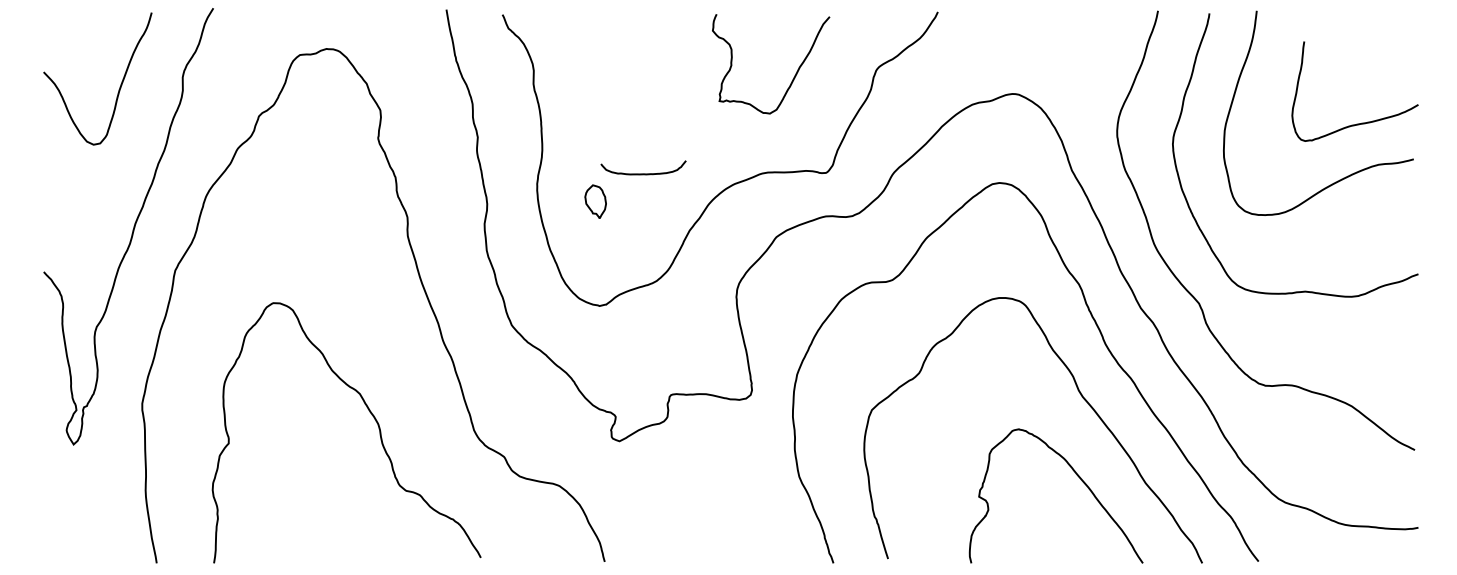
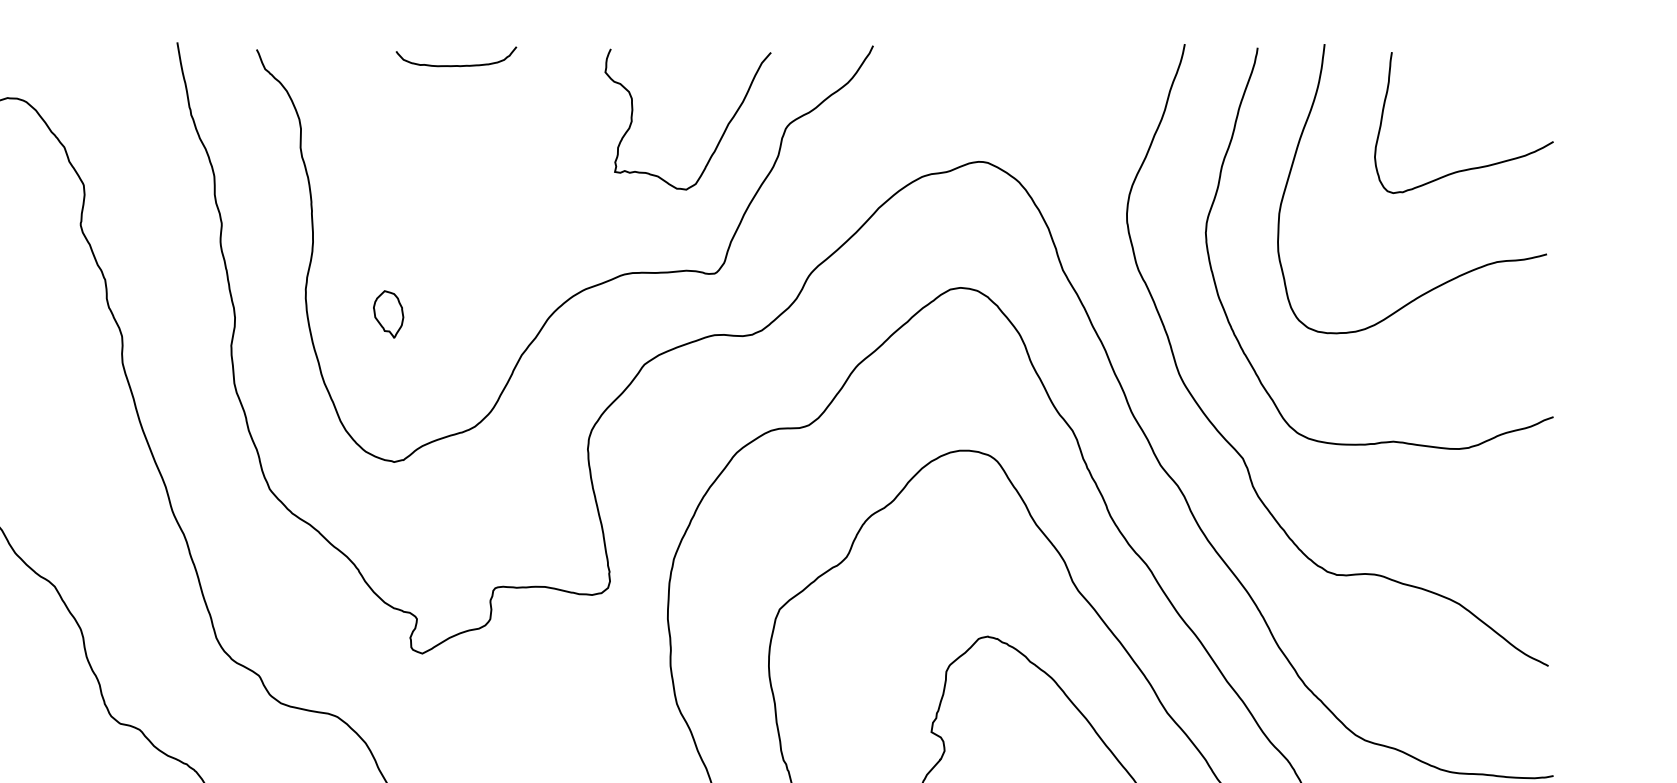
curve: (794, 75) -> (721, 135), moved
curve: (1361, 122) -> (1472, 166), moved
curve: (643, 173) -> (456, 64), moved

